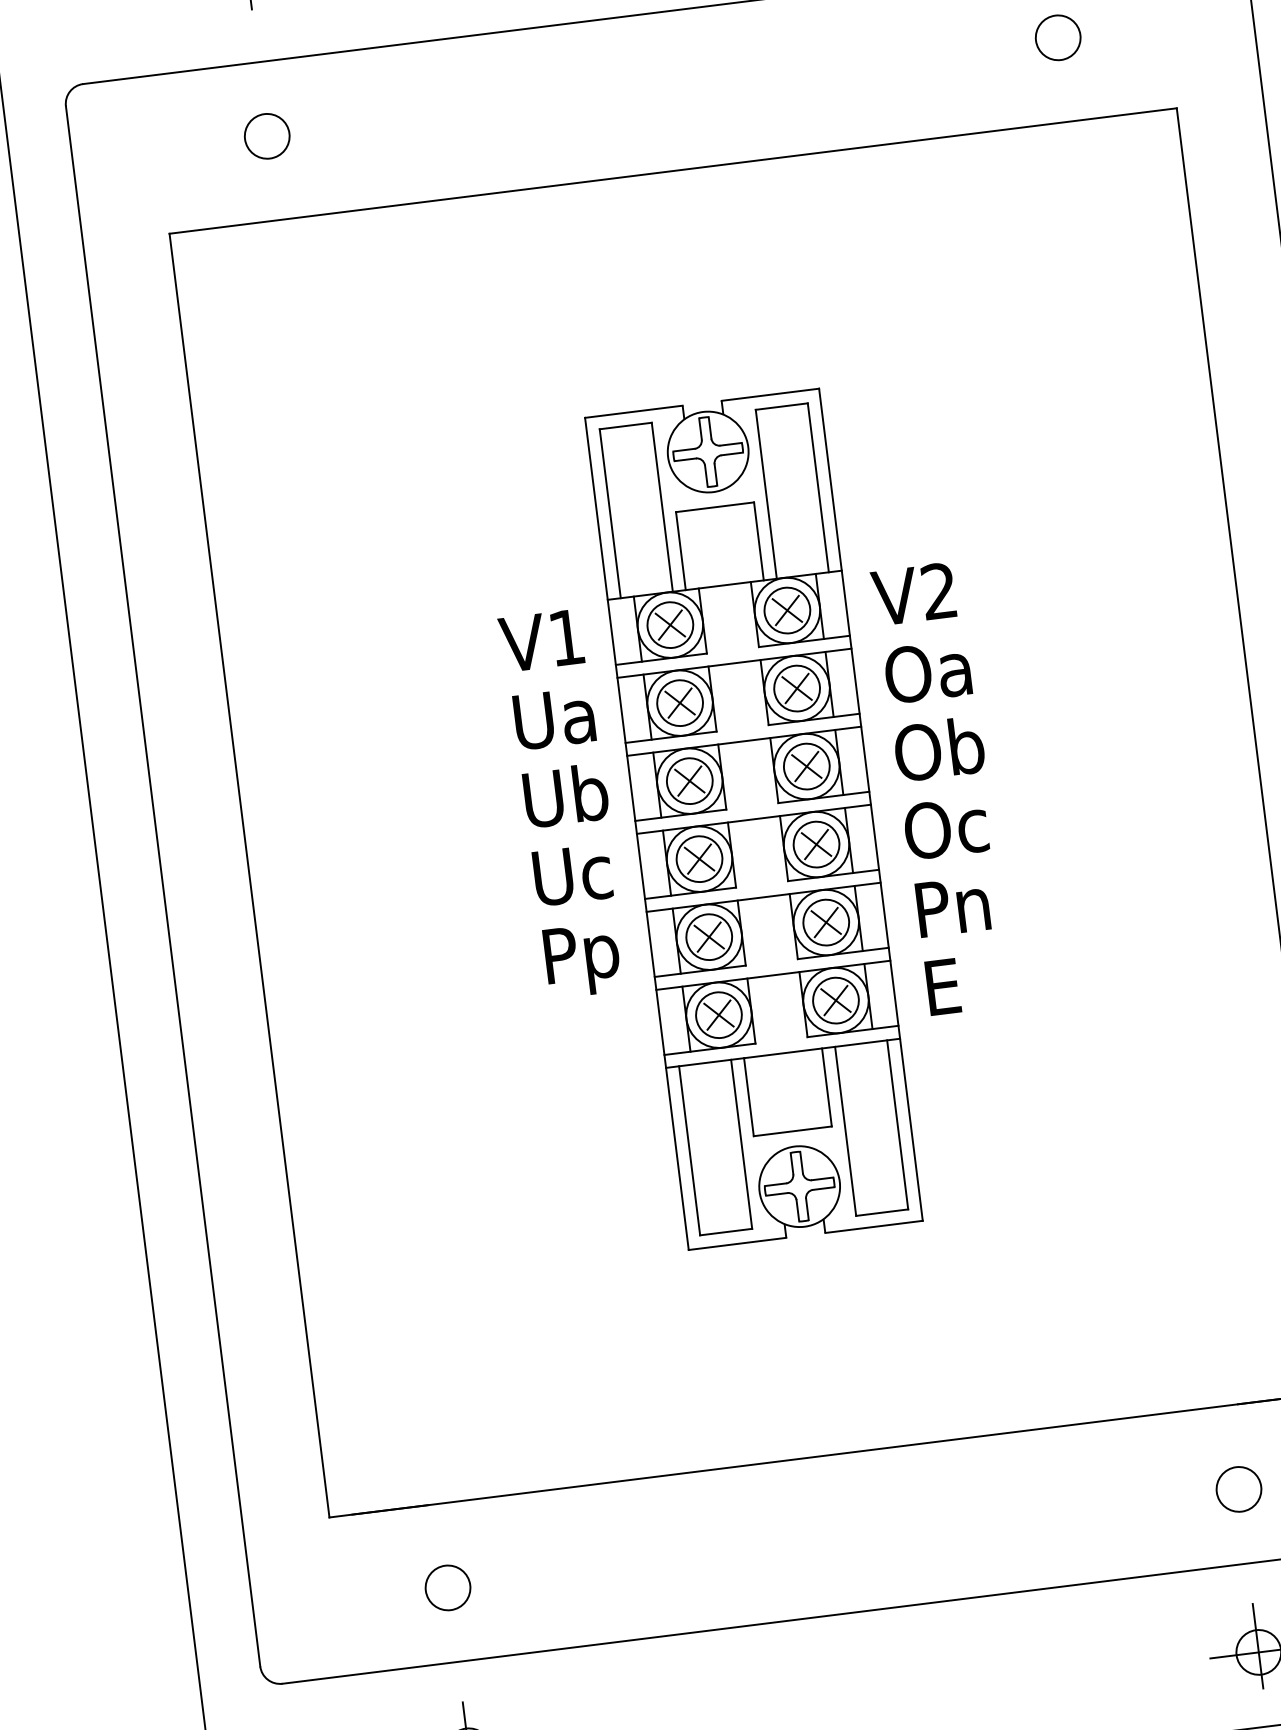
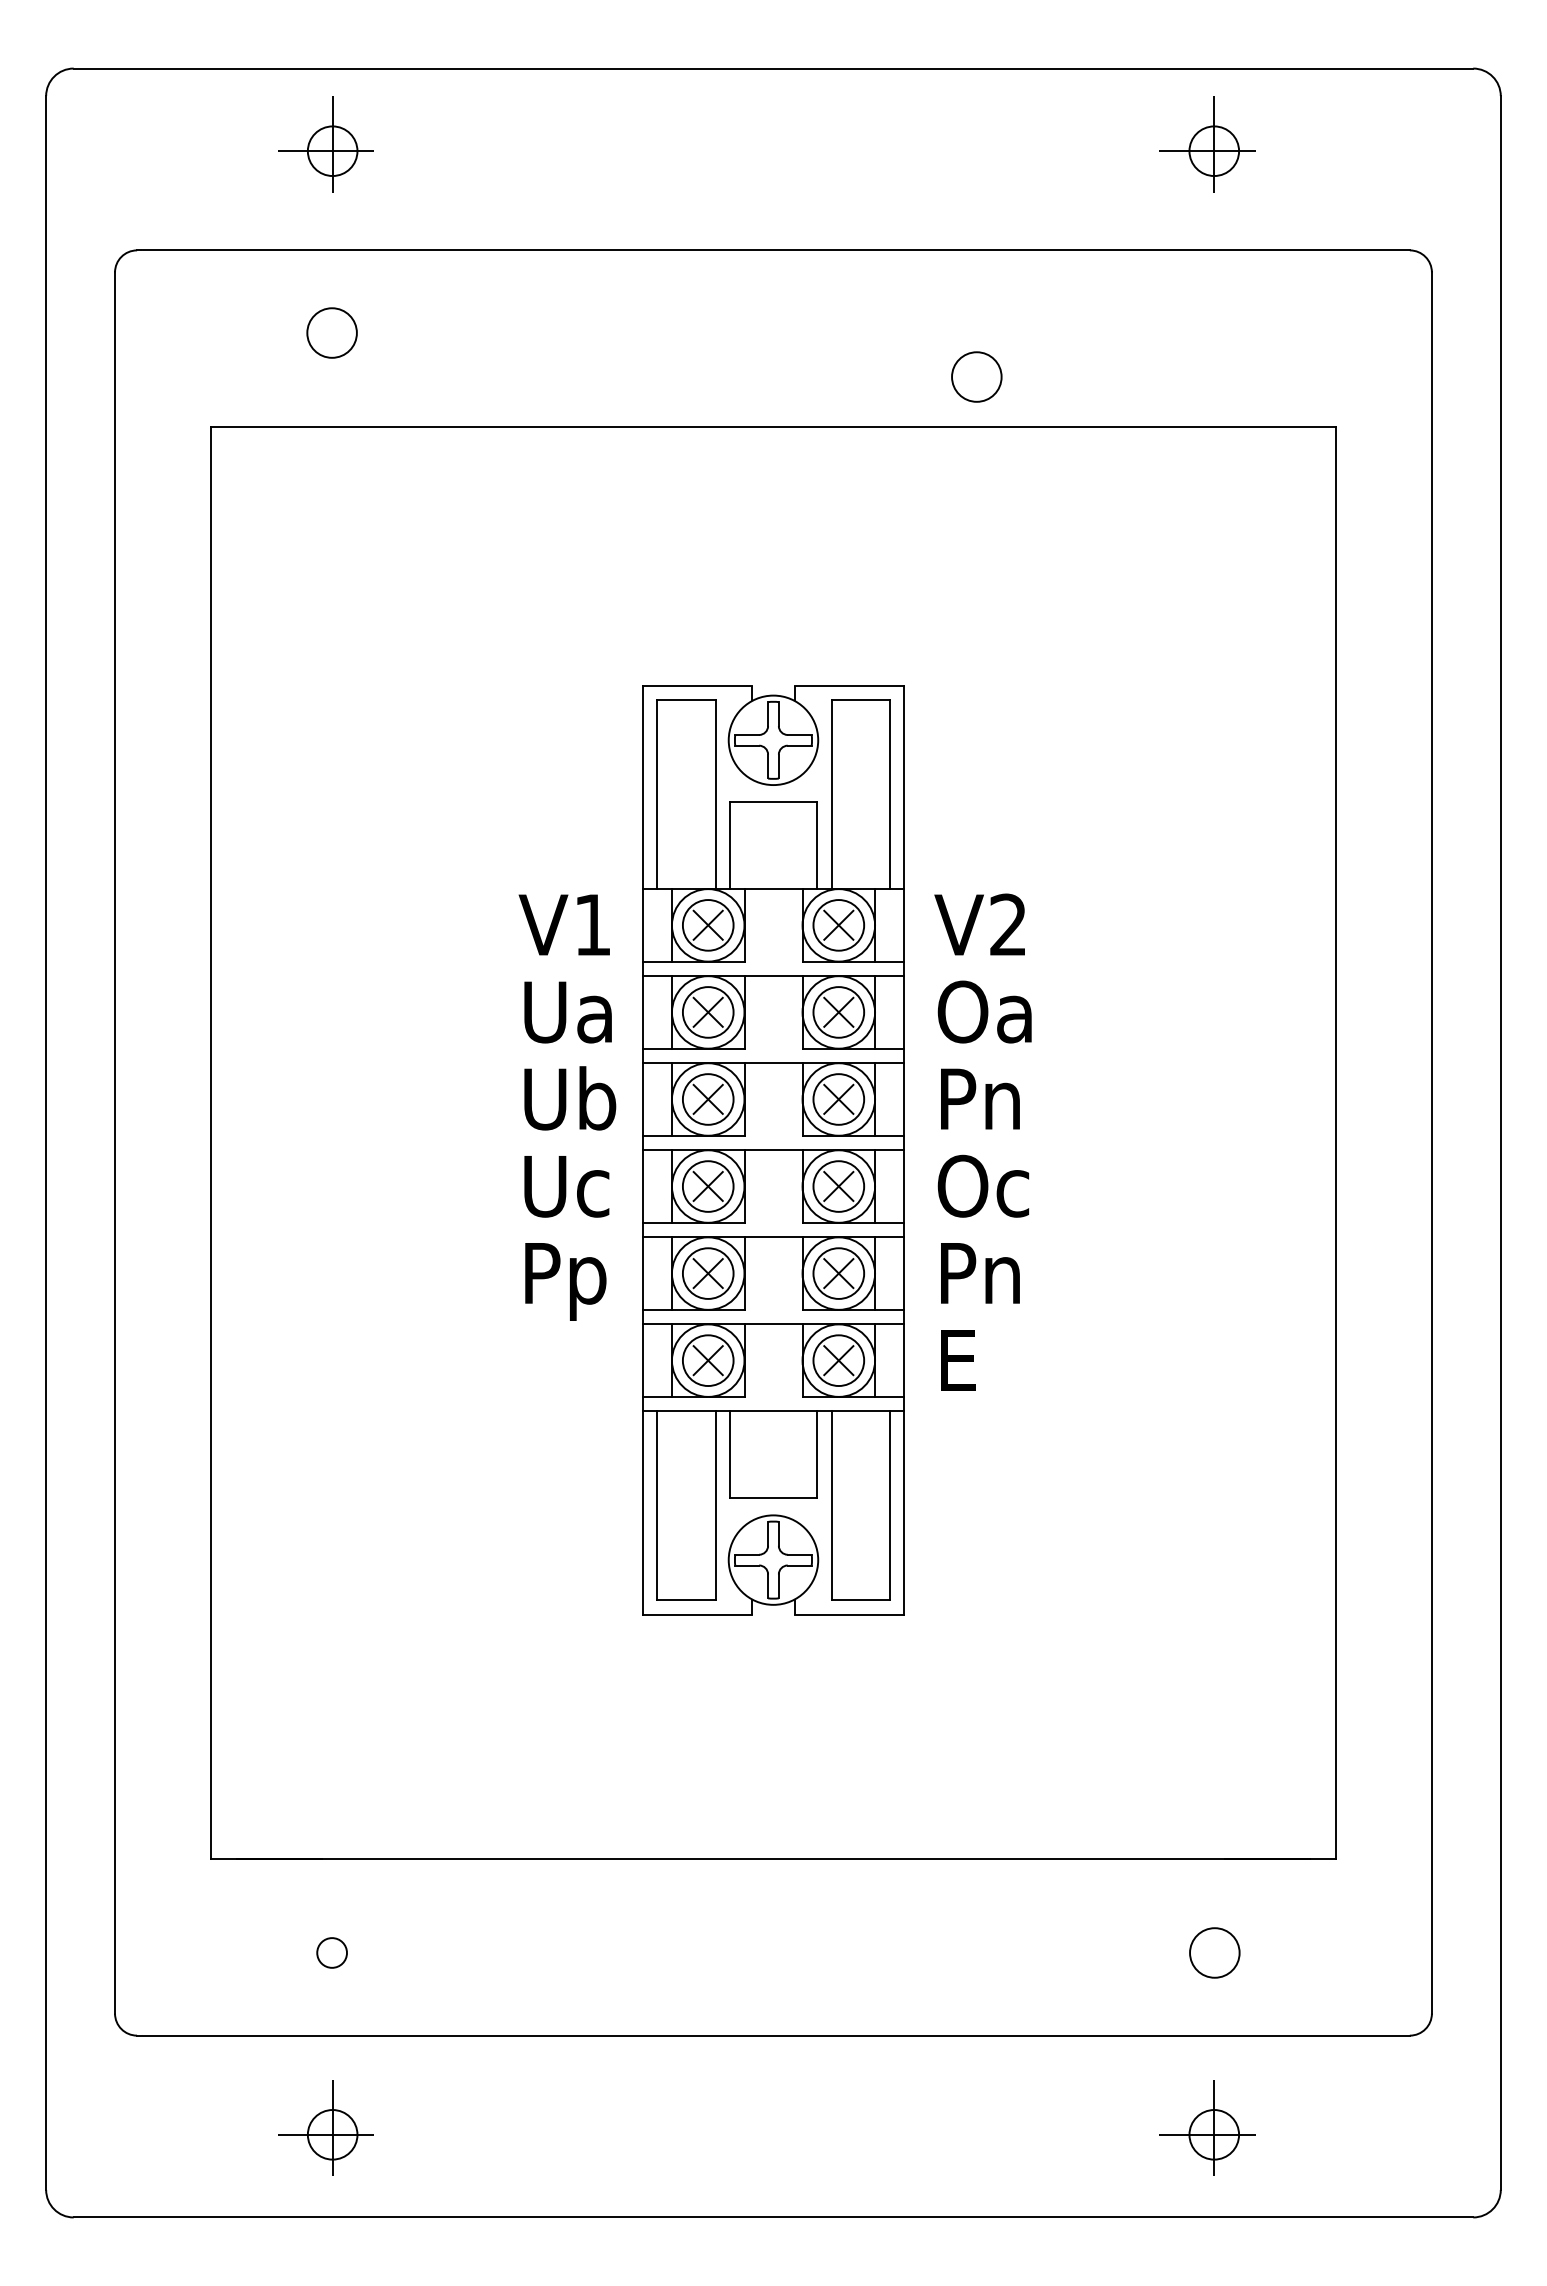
circle: (1057, 37) -> (976, 376), moved
text: (939, 749) -> (986, 1098), Ob -> Pn
circle: (447, 1587) -> (331, 1952), size x0.6

